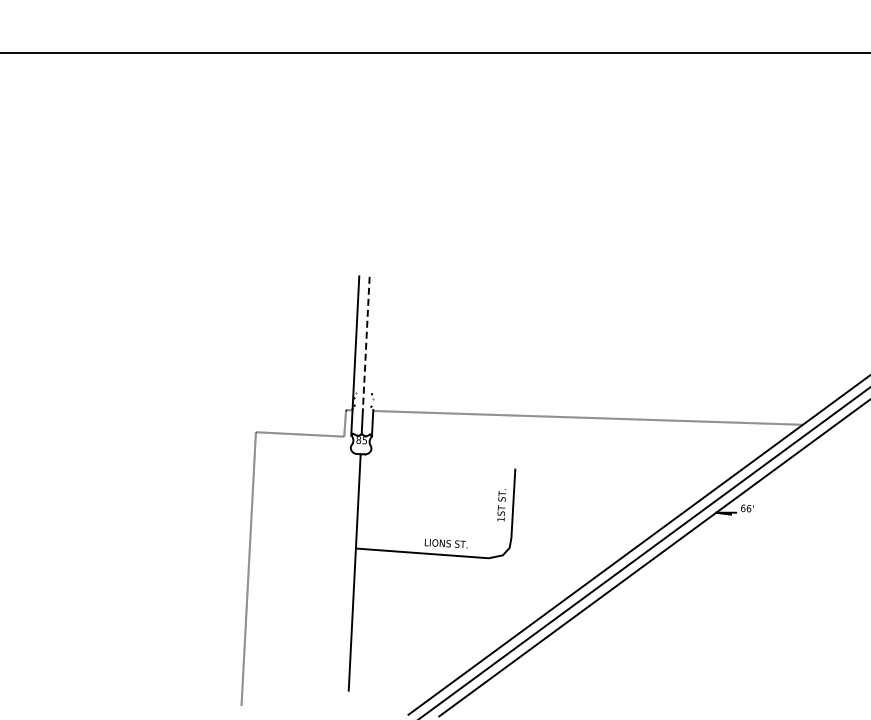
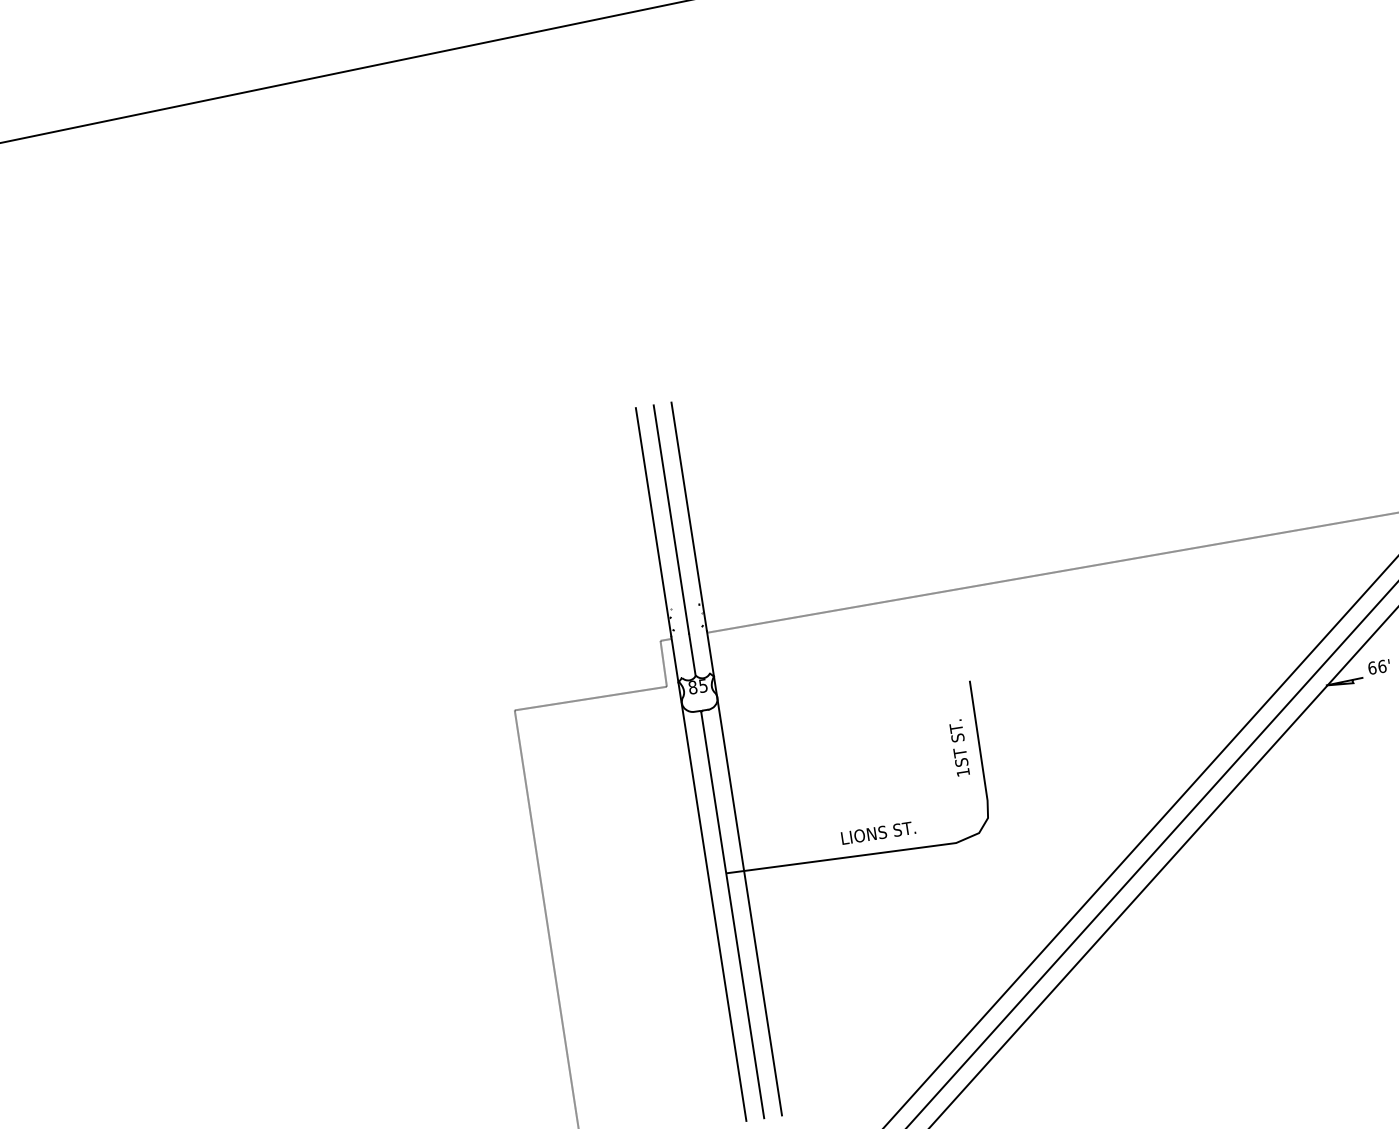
line: (366, 343) -> (671, 520), dashed -> solid
line: (376, 343) -> (688, 516), added
line: (344, 562) -> (711, 901), added
line: (365, 563) -> (747, 895), added

